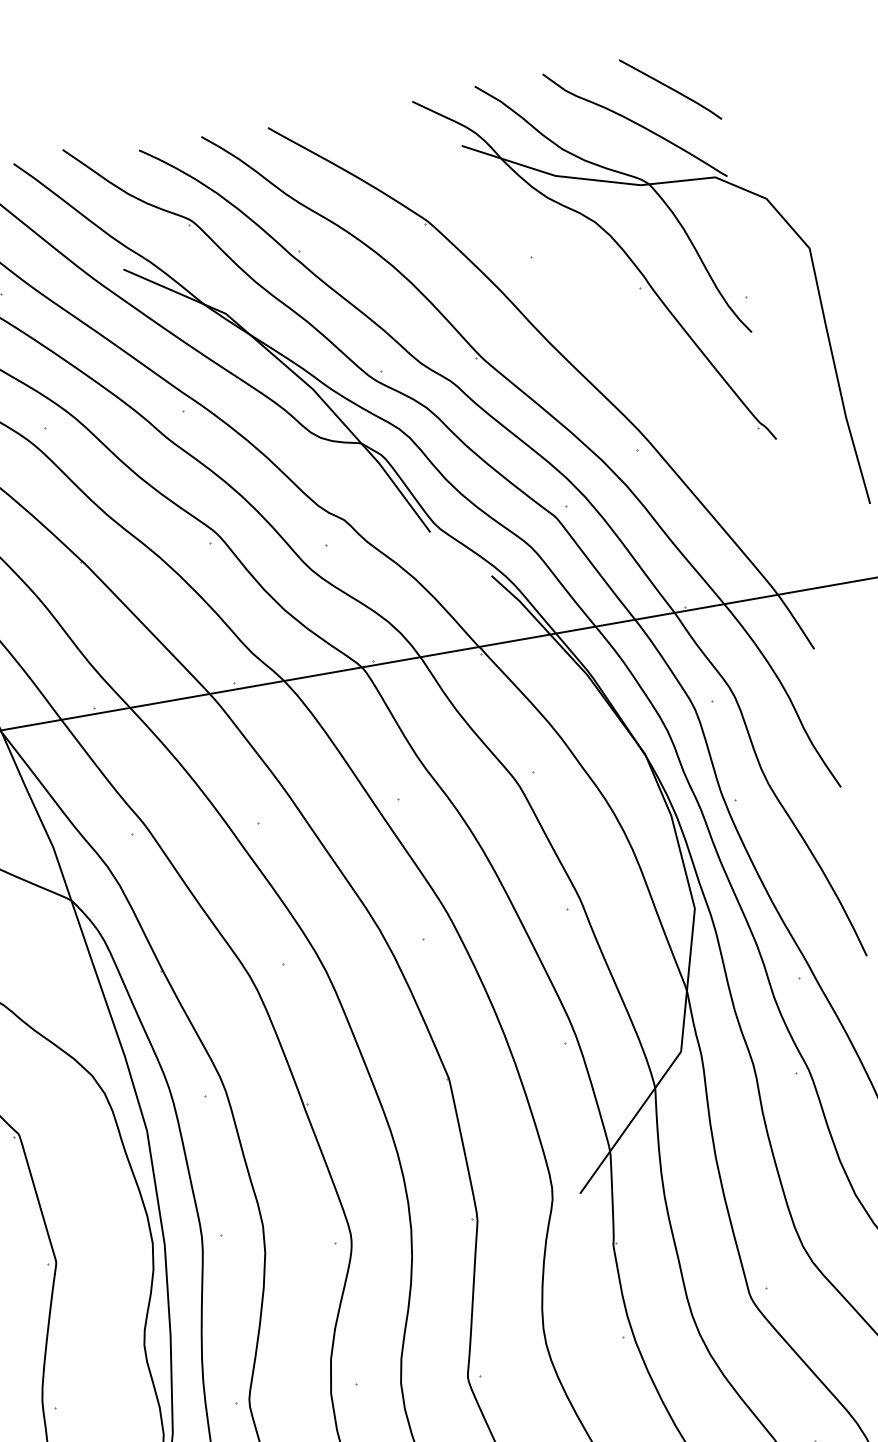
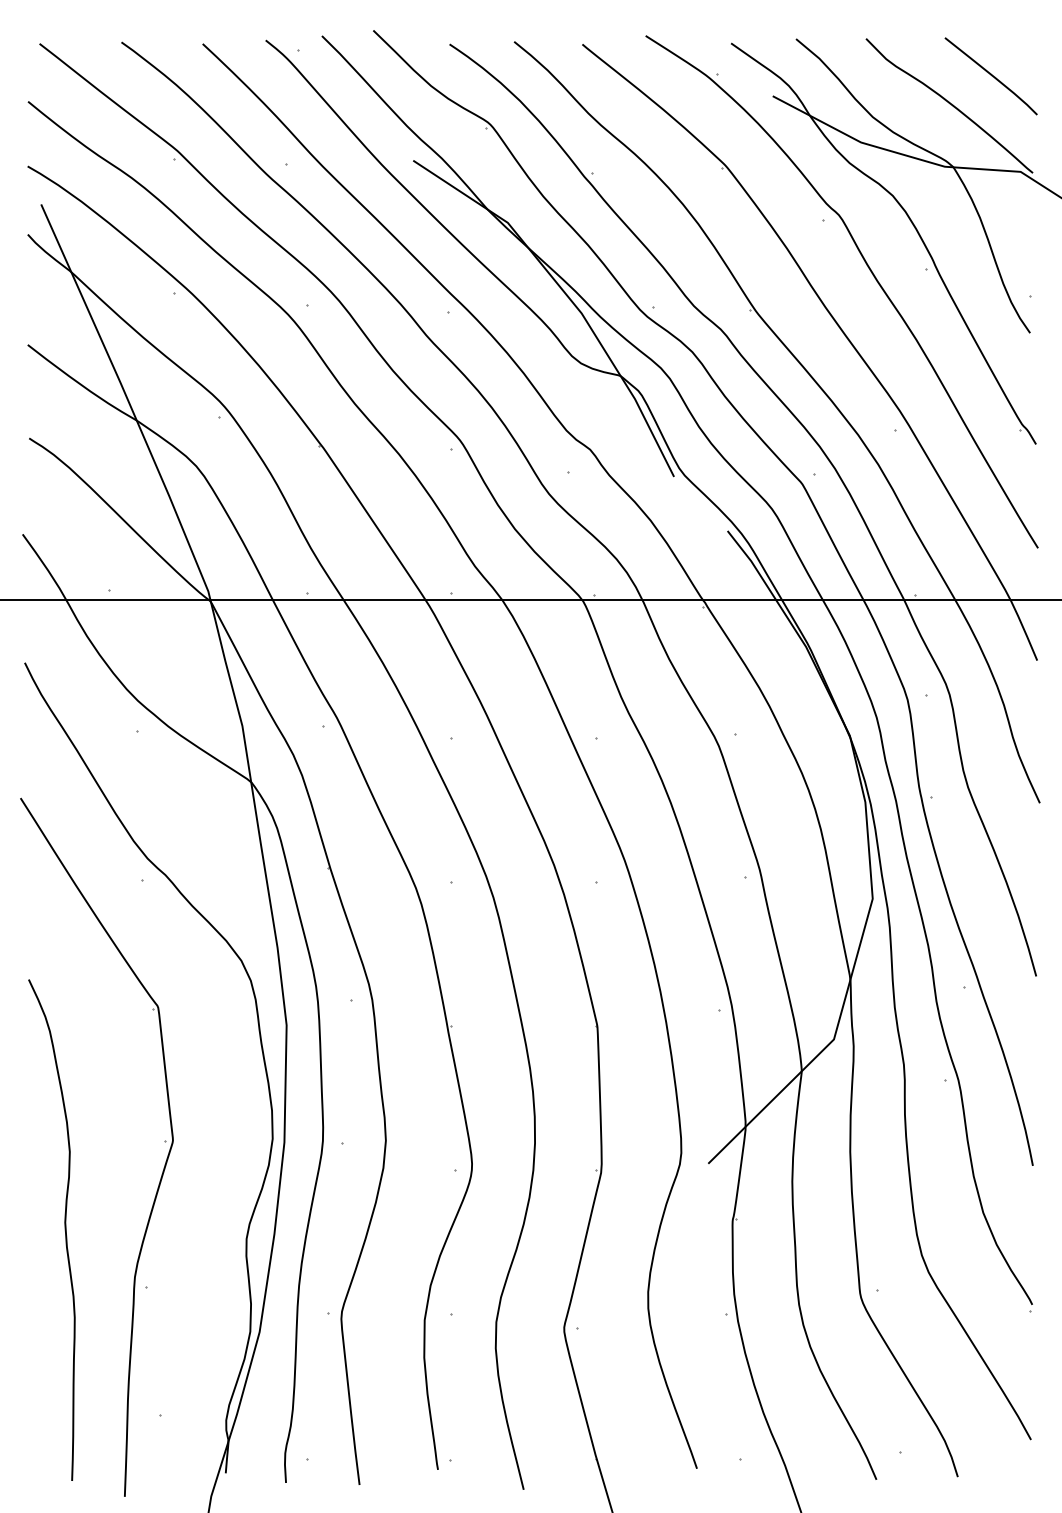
part: (588, 303) -> (872, 275), added

